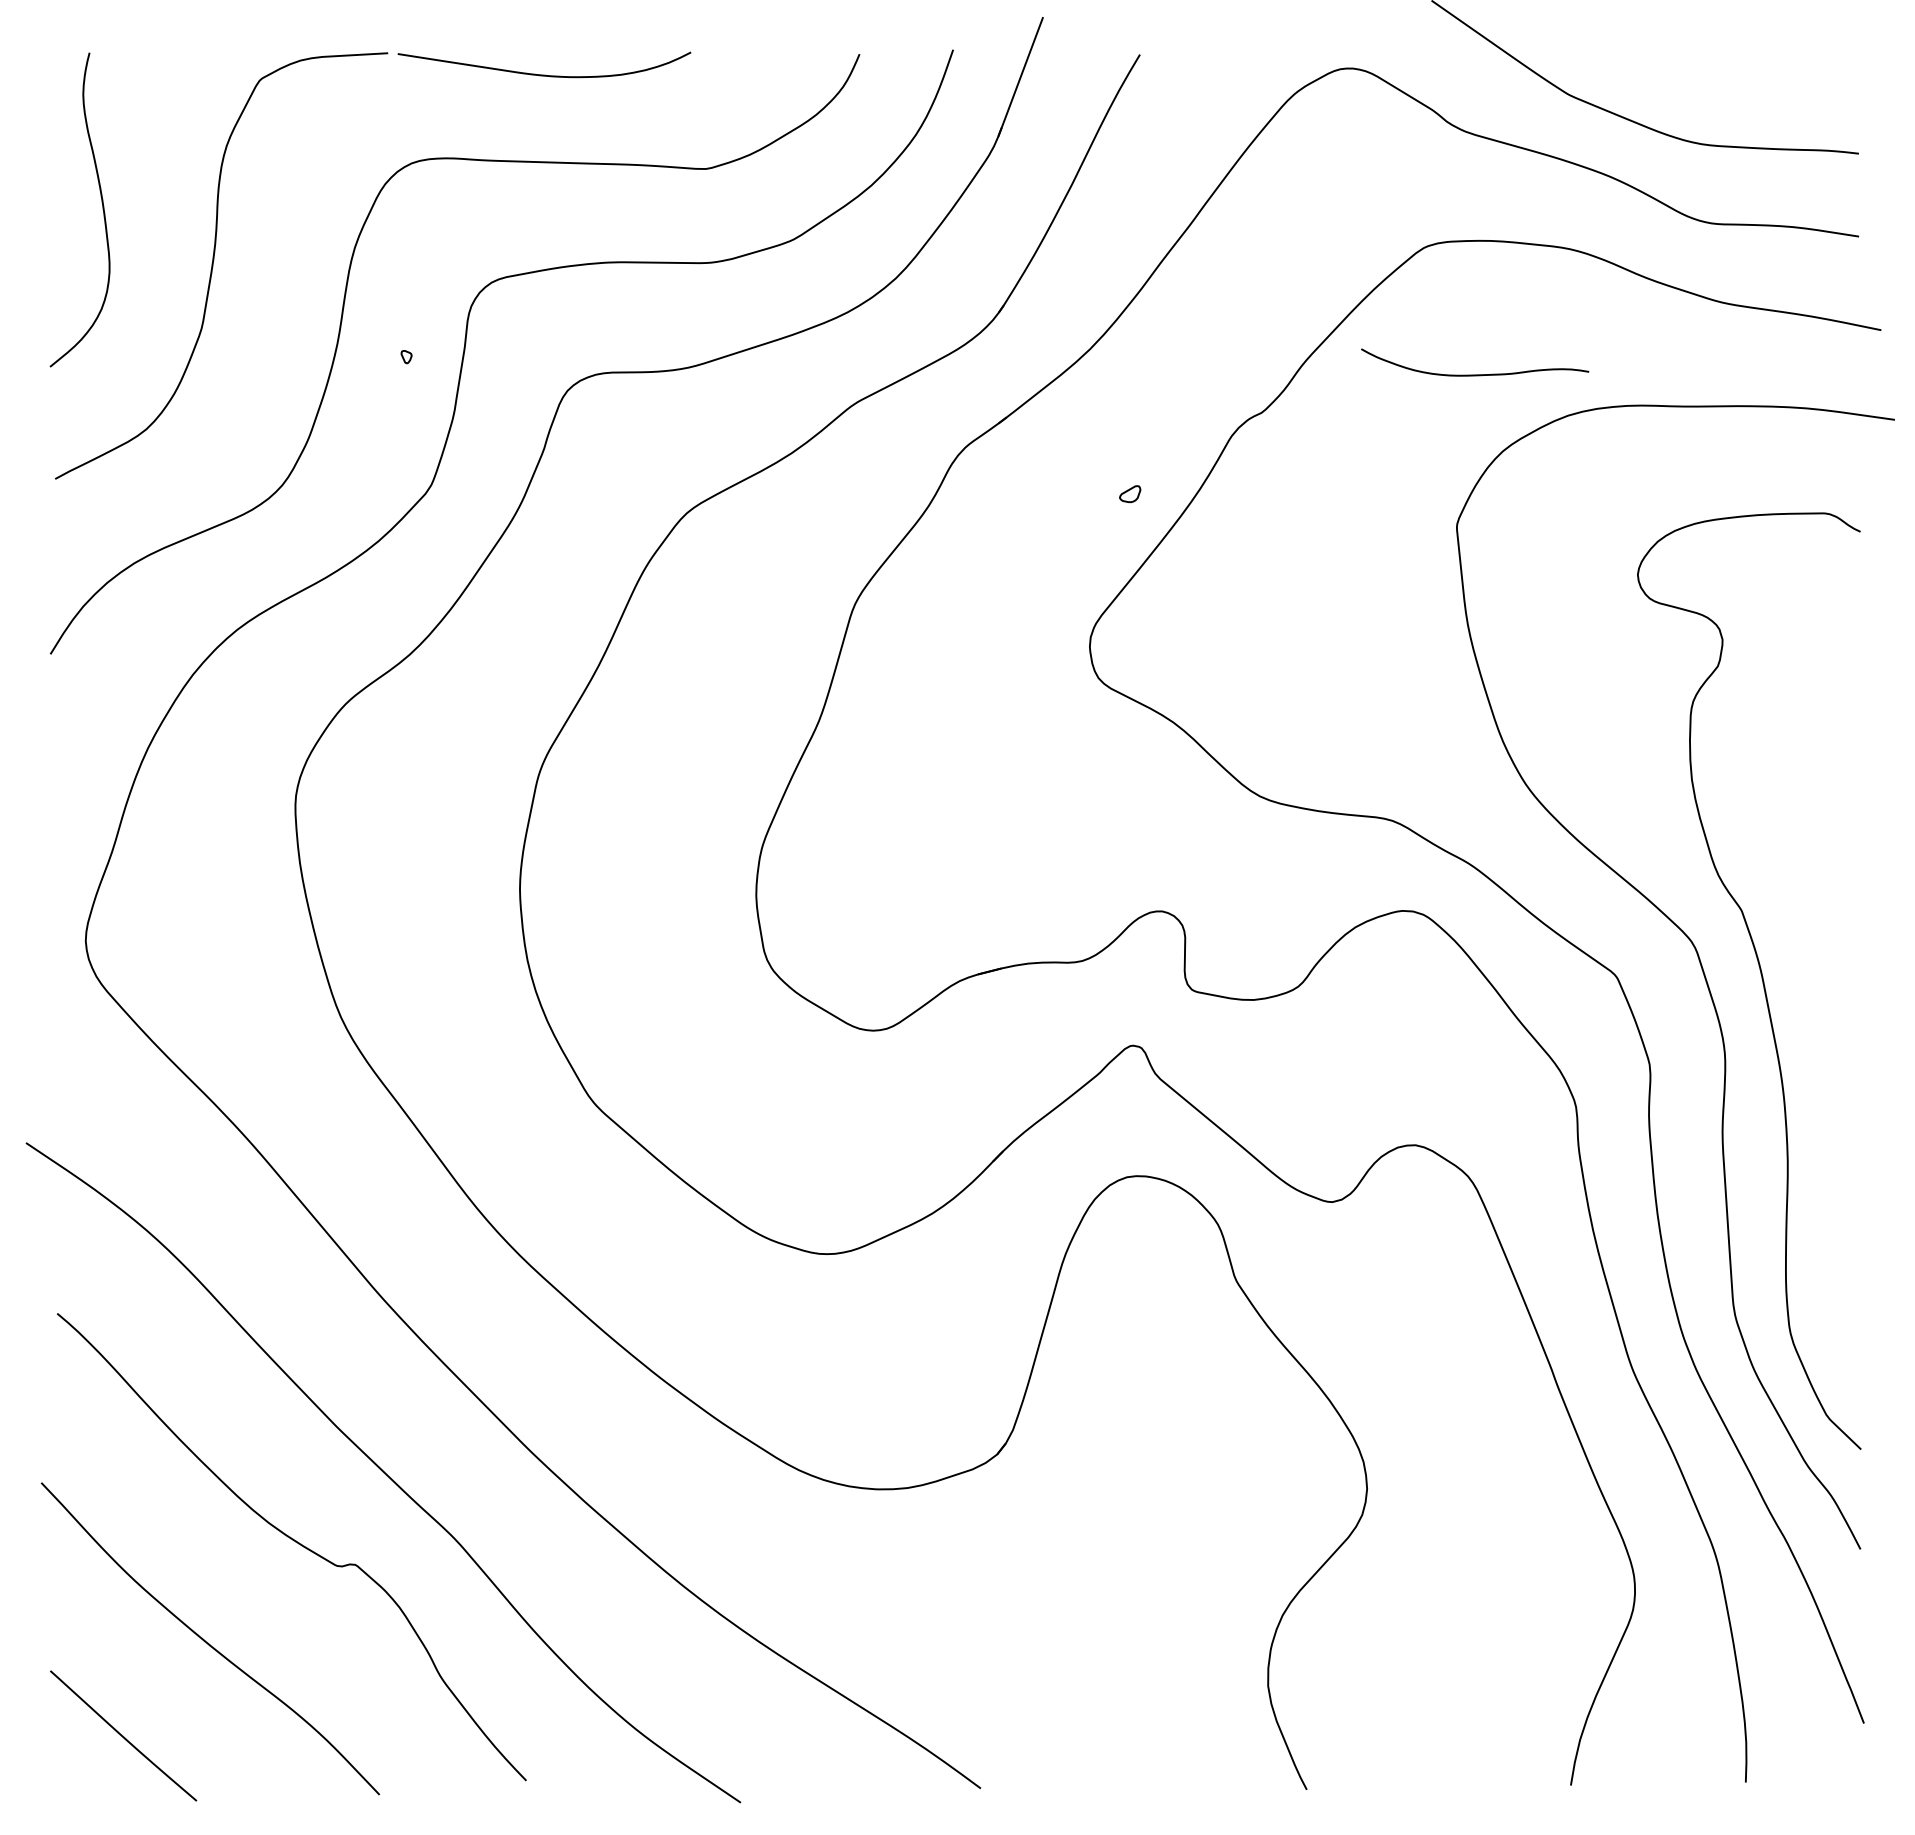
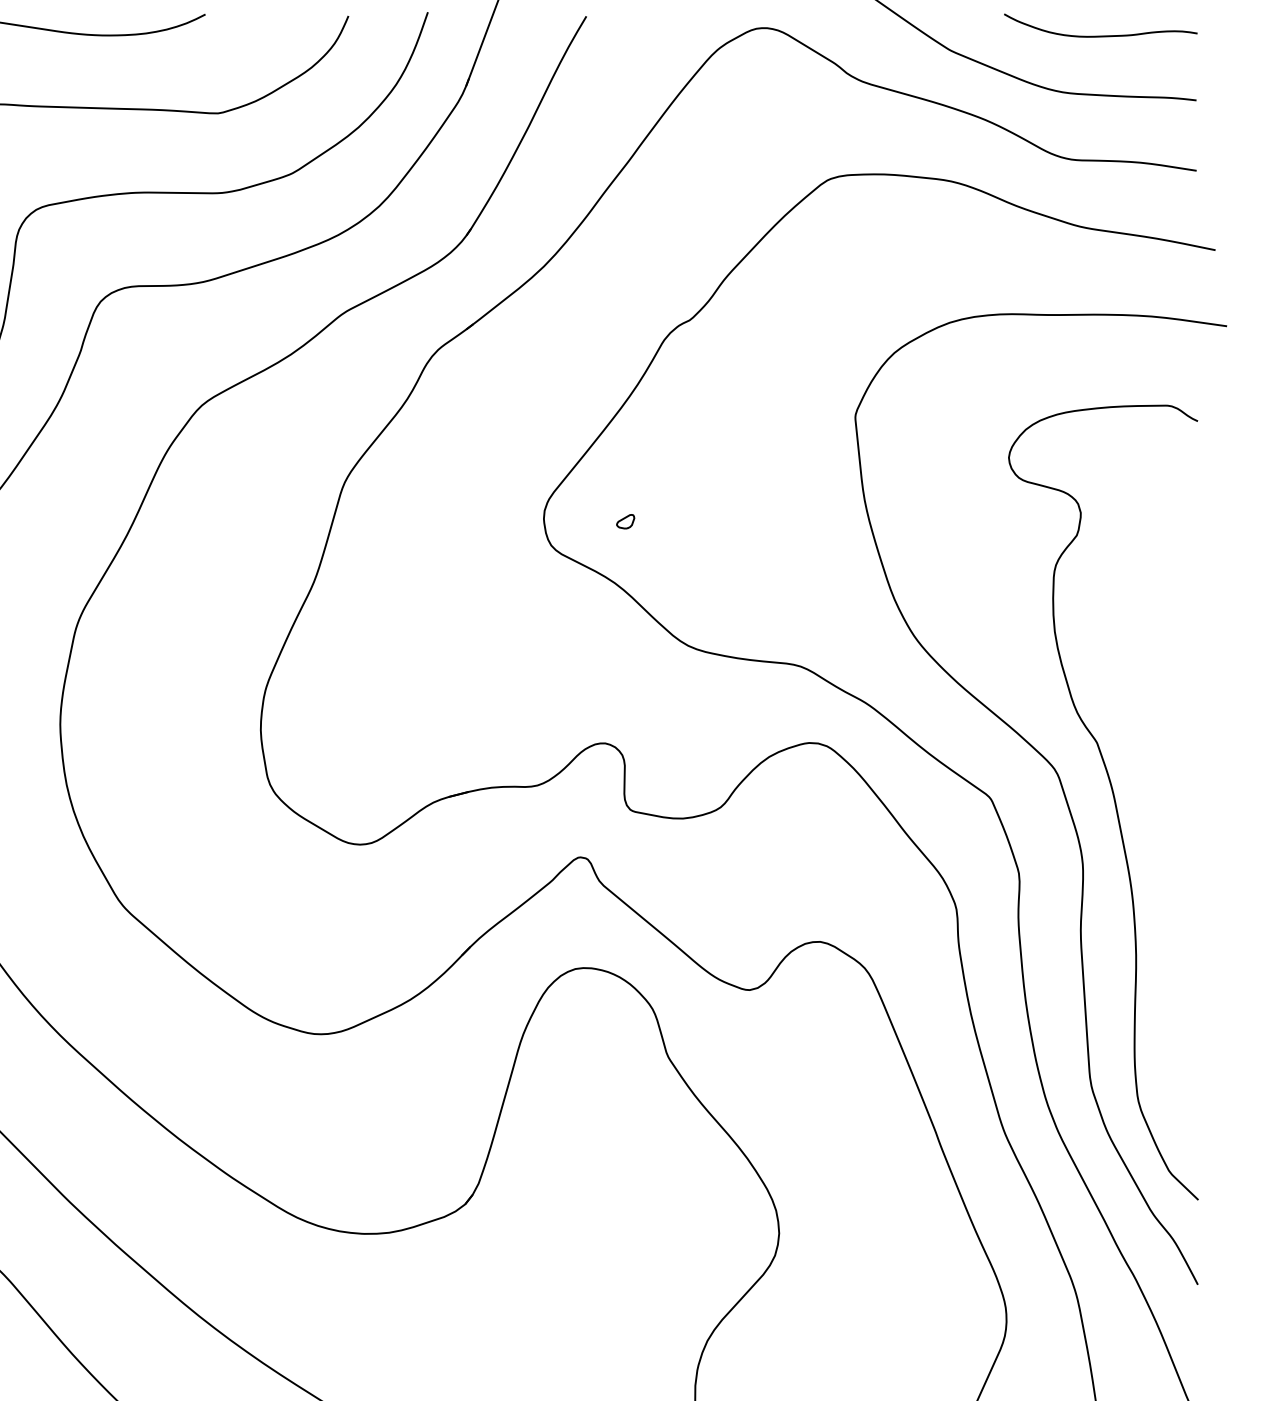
curve: (1475, 374) -> (1101, 35), moved
part: (1130, 494) -> (625, 522), moved

